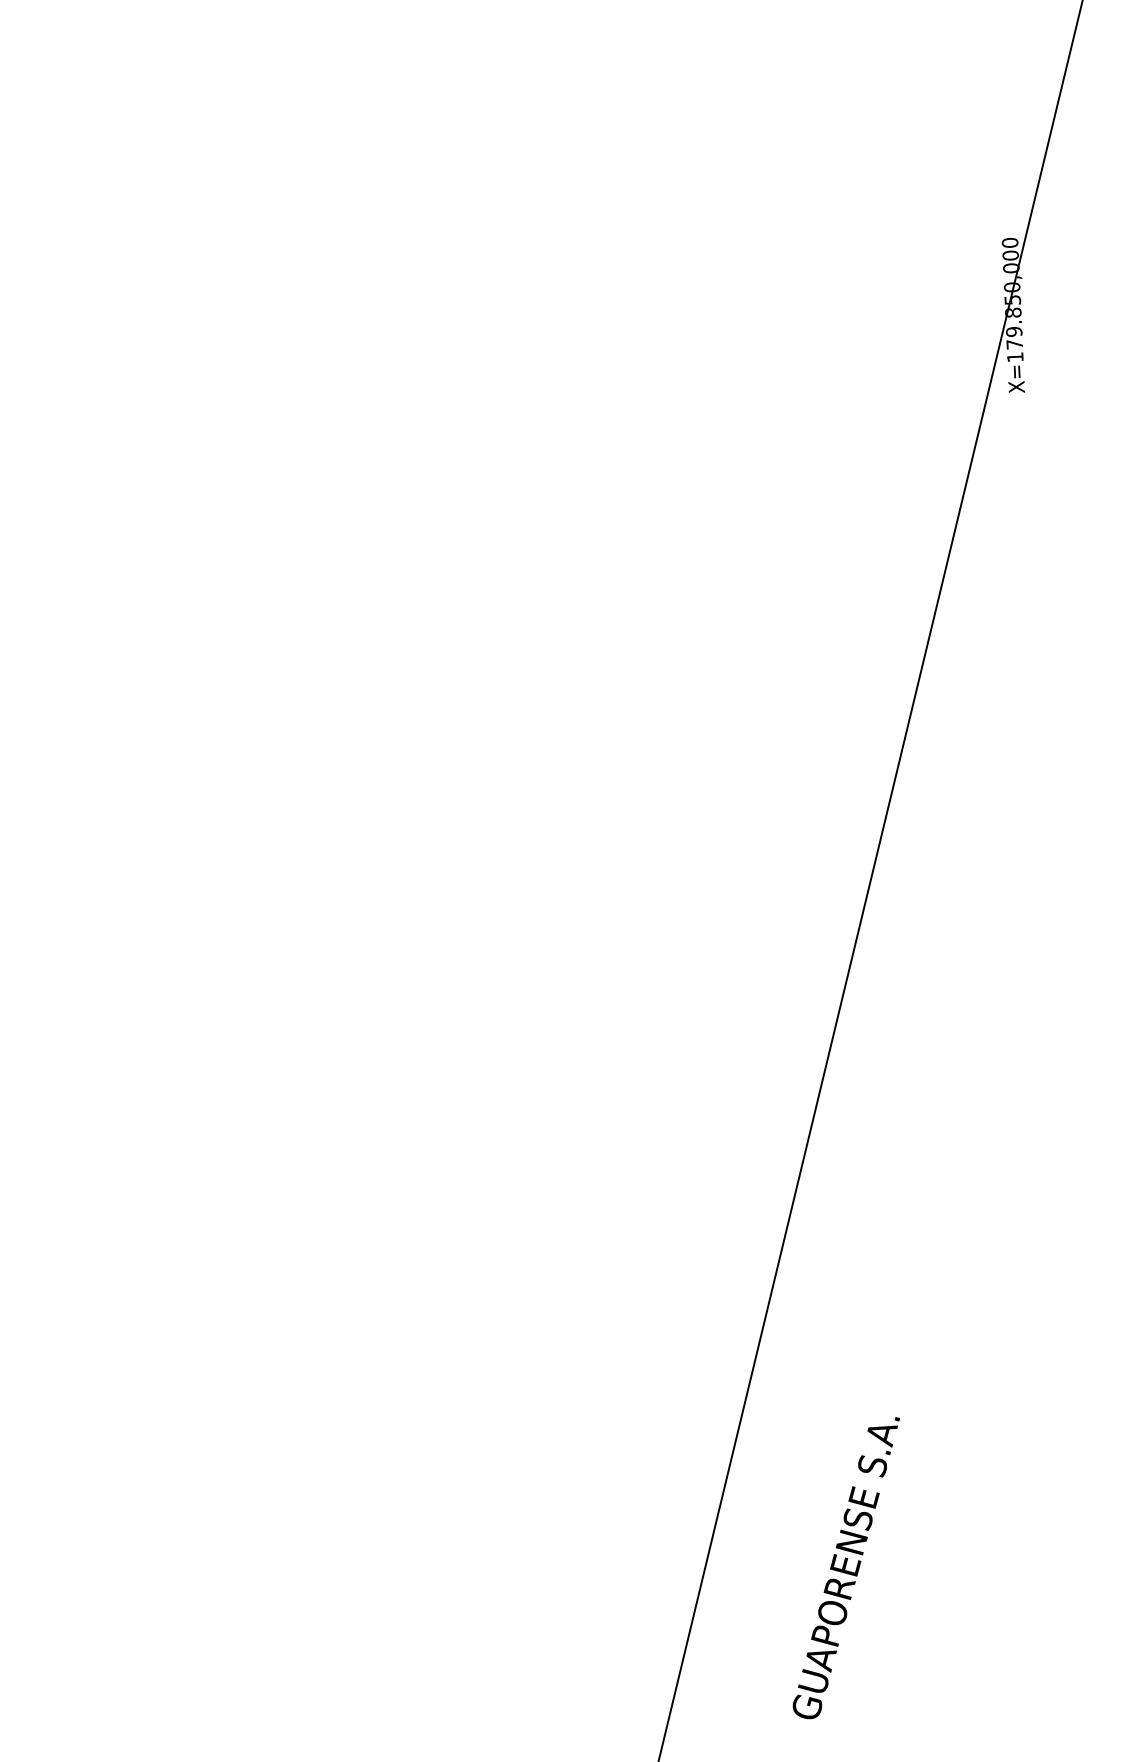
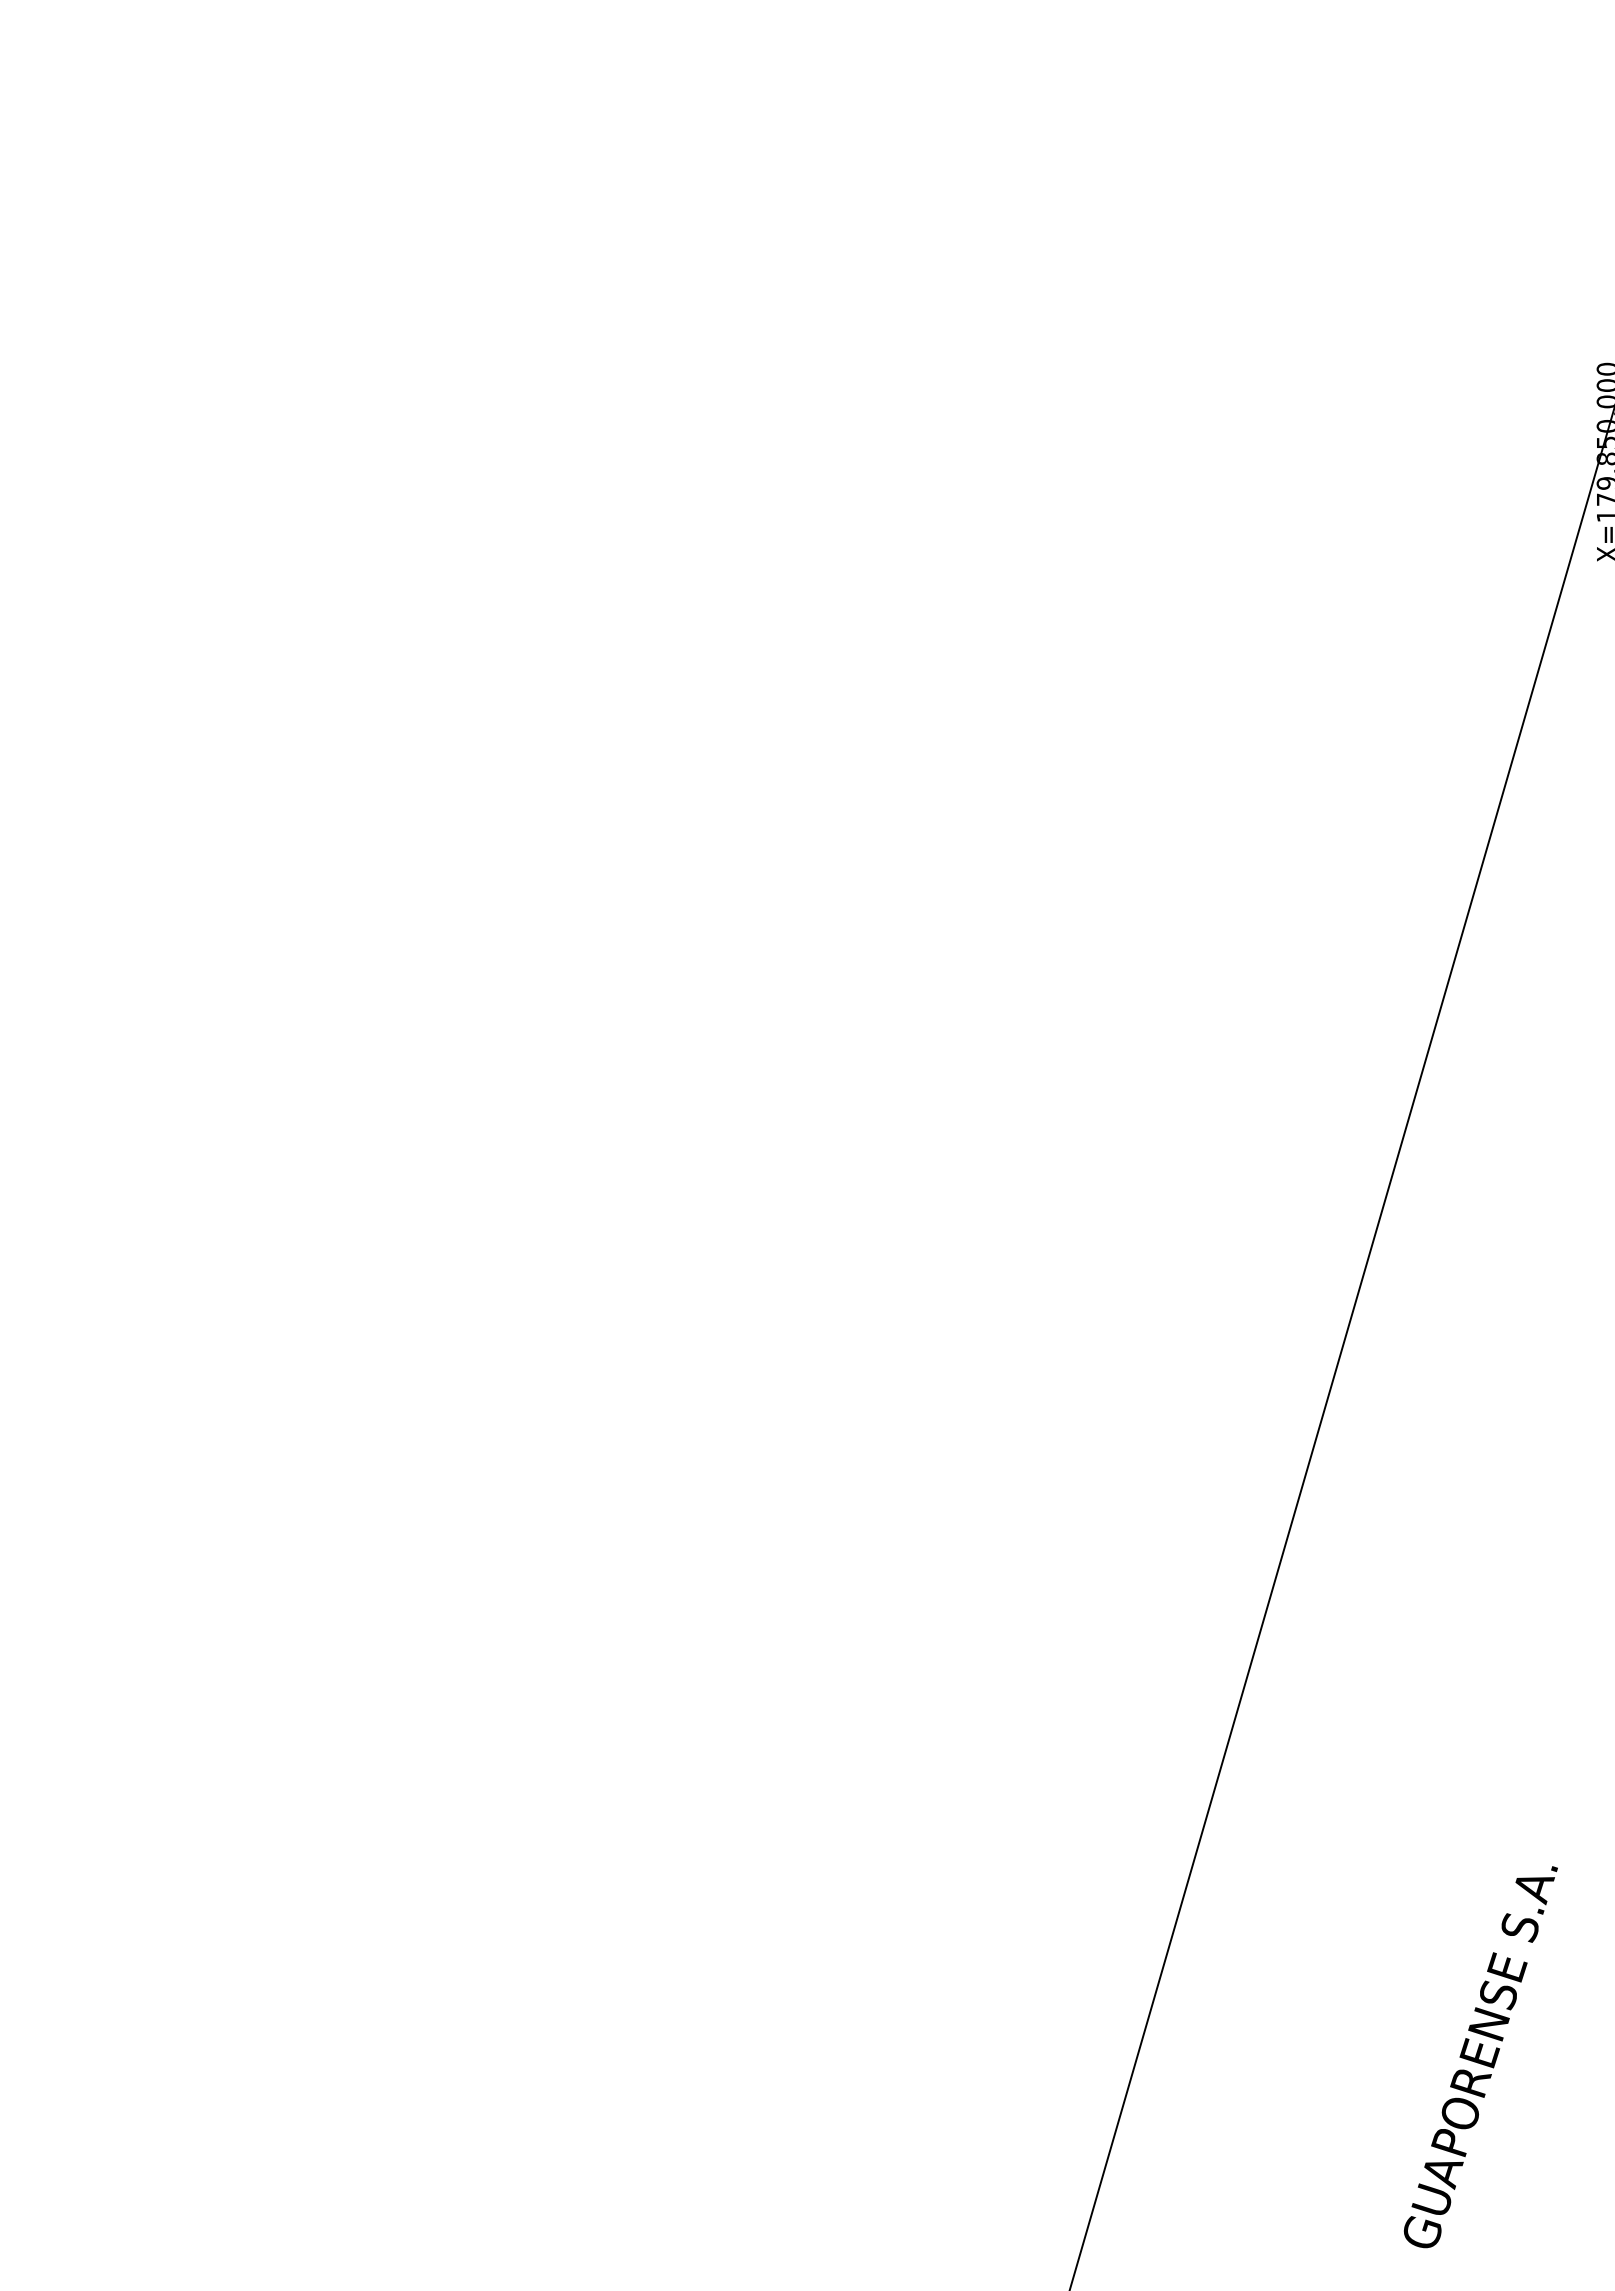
text: (846, 1568) -> (1480, 2057), moved

